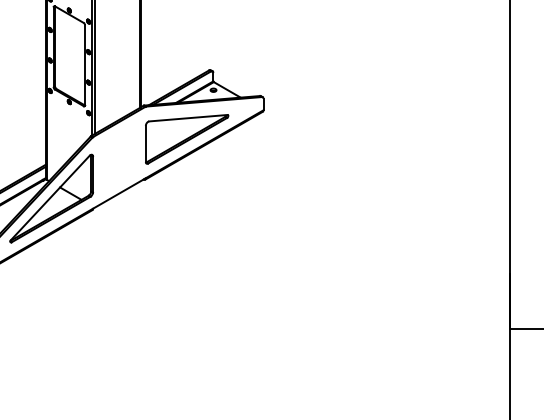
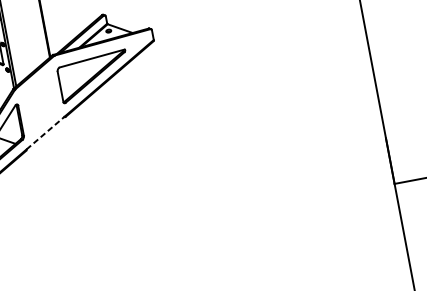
line: (119, 193) -> (46, 132), solid -> dashed

